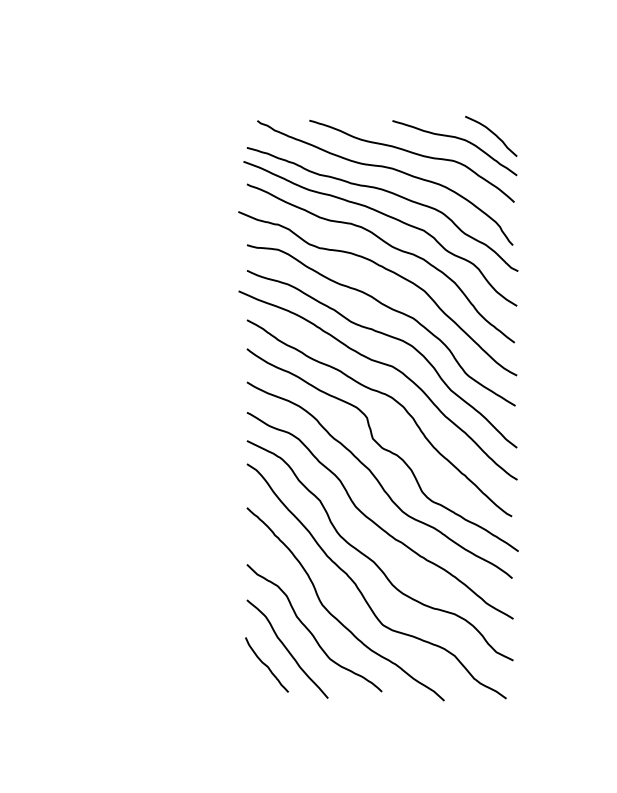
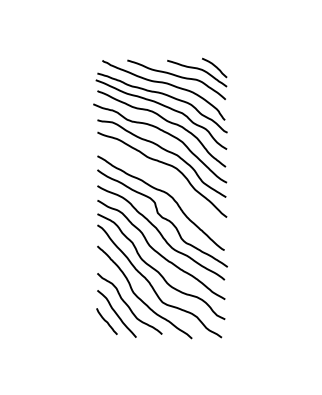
curve: (384, 366) -> (163, 178), removed

